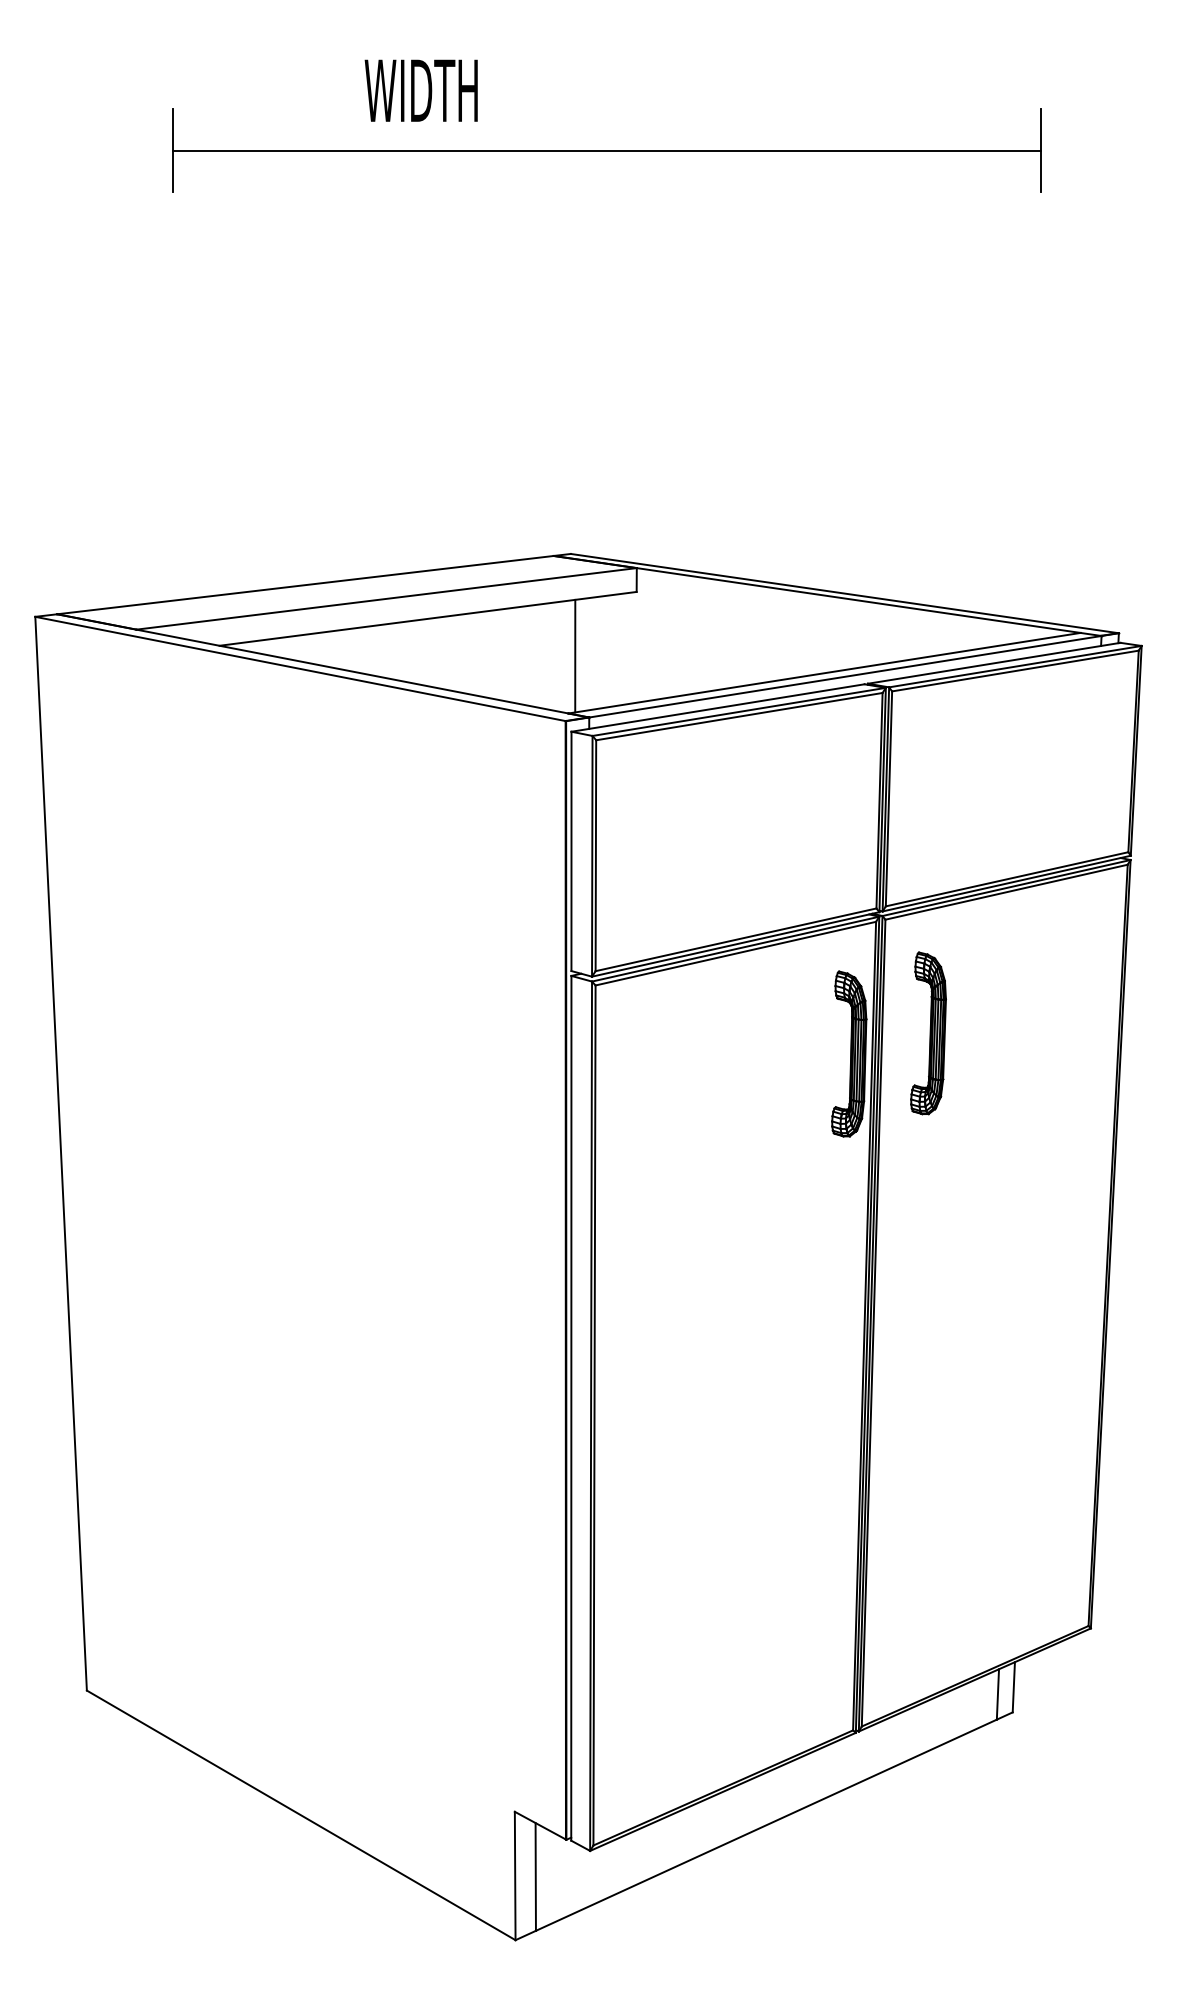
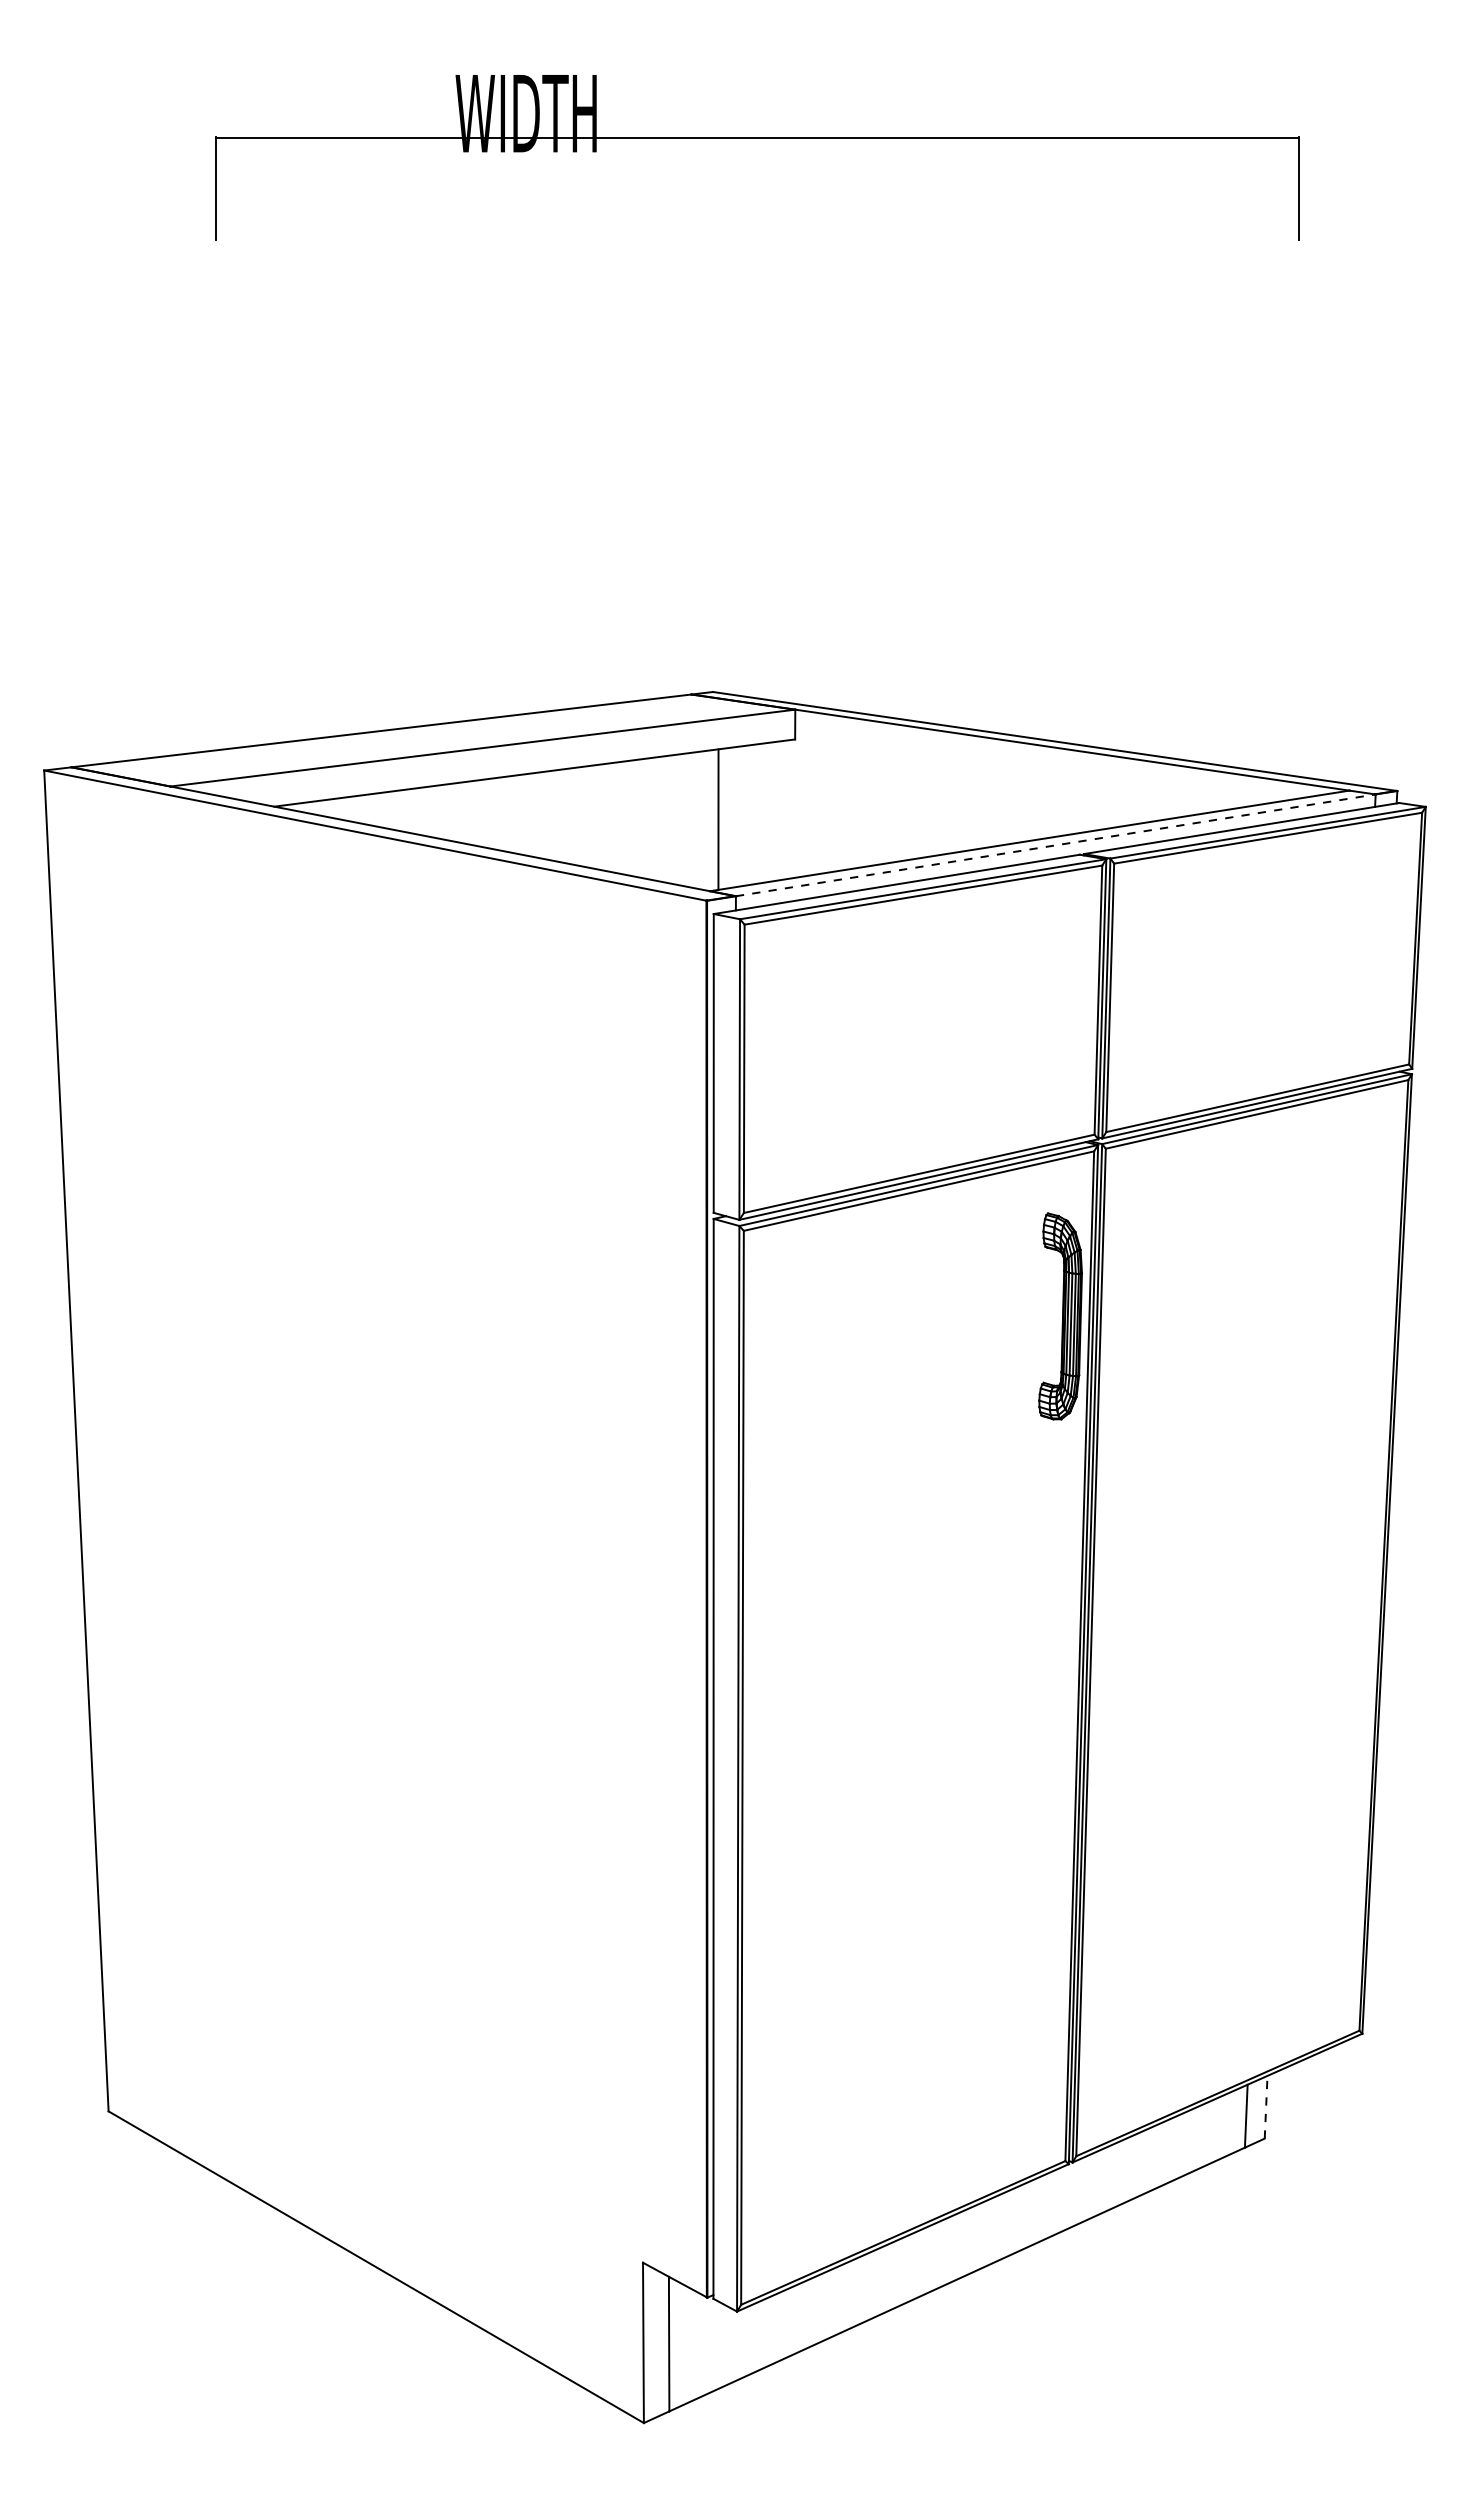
line: (606, 150) -> (757, 138), moved
line: (845, 676) -> (1055, 845), solid -> dashed
part: (928, 1033) -> (1159, 1290), removed
line: (1014, 1686) -> (1266, 2106), solid -> dashed

